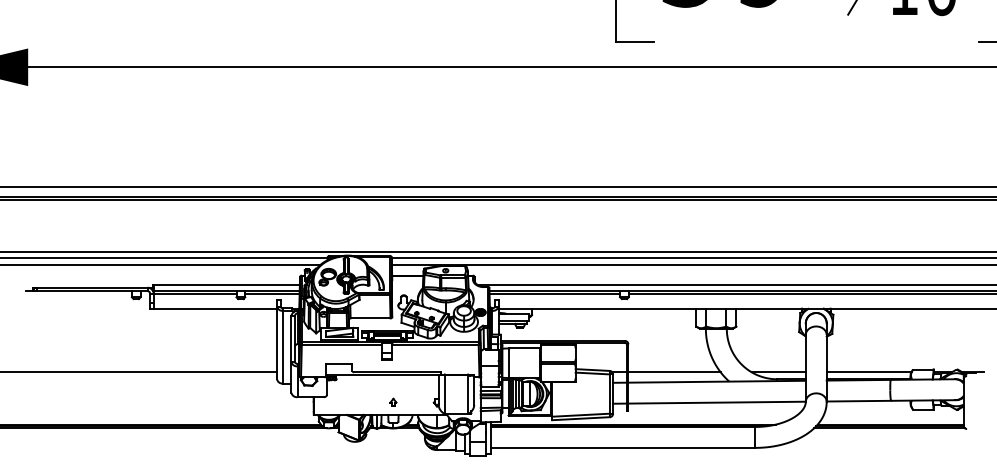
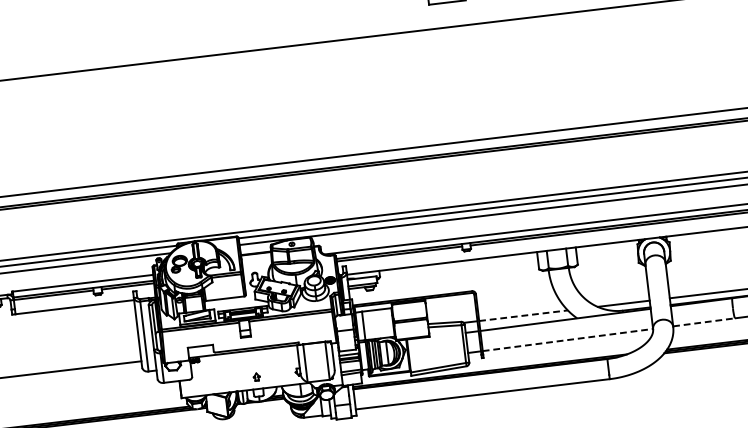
line: (675, 372) -> (524, 315), solid -> dashed
line: (859, 401) -> (704, 322), solid -> dashed
line: (717, 402) -> (568, 339), solid -> dashed

